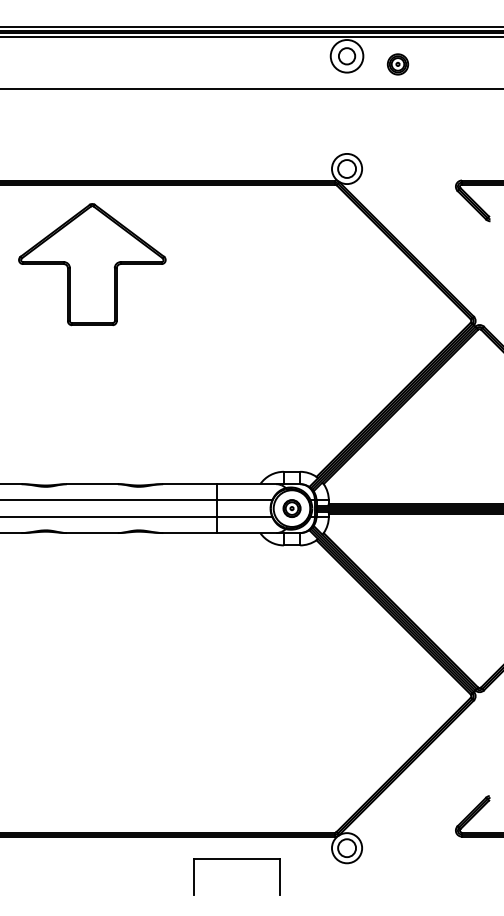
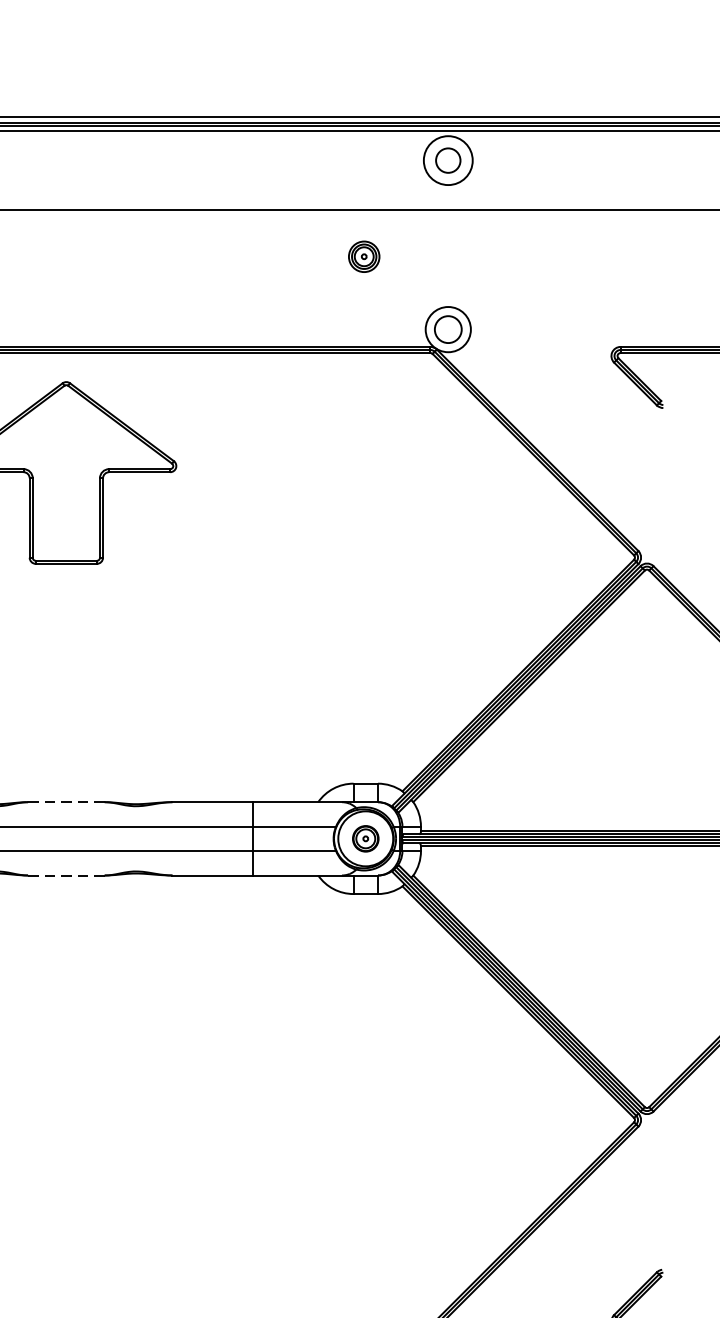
part: (397, 64) -> (363, 256), moved
line: (92, 484) -> (66, 802), solid -> dashed
line: (92, 533) -> (66, 876), solid -> dashed

